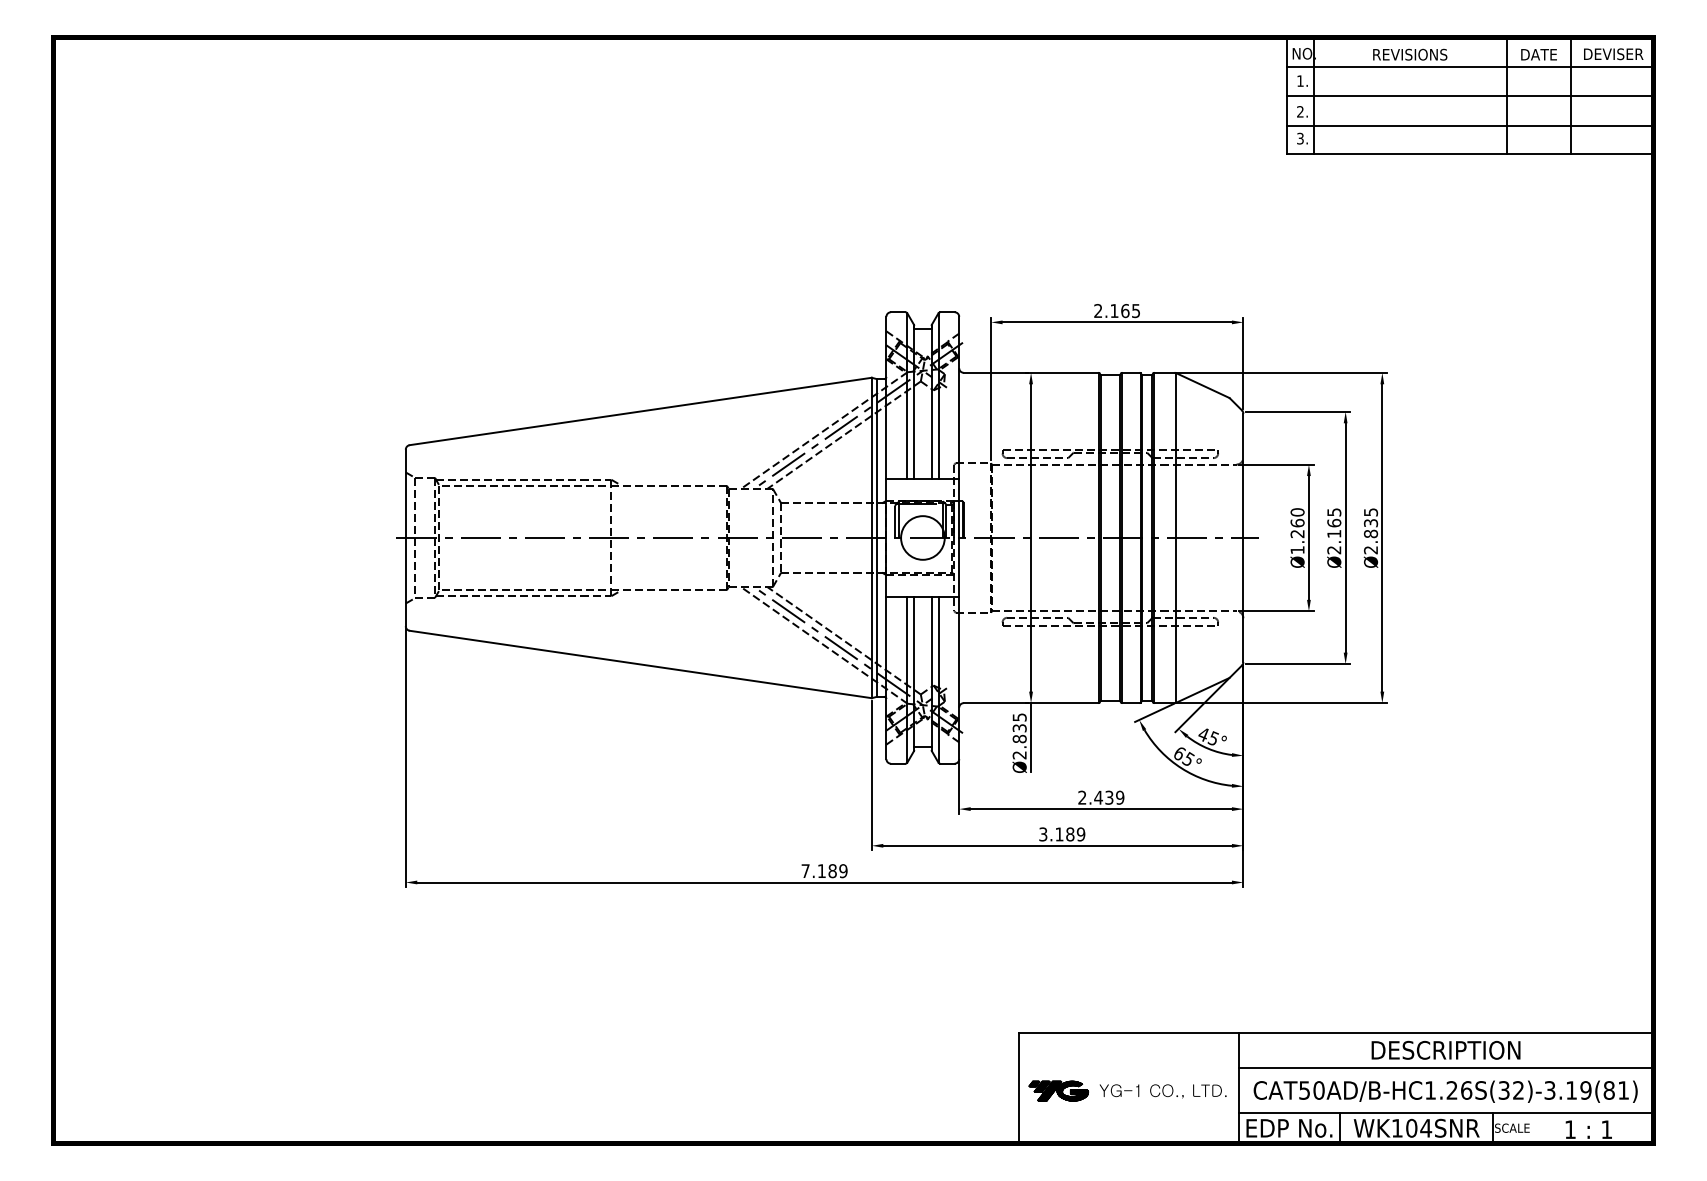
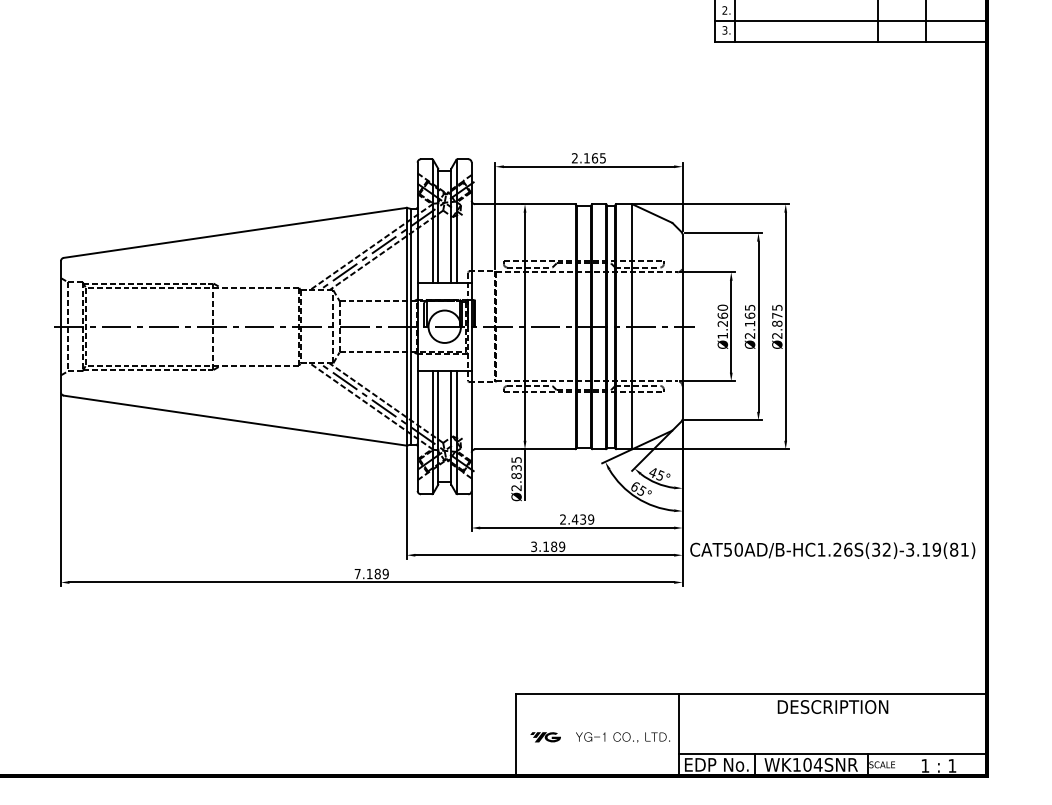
text: (1370, 523) -> (776, 316), Ø2.835 -> Ø2.875
line: (1445, 1067) -> (832, 719), removed
part: (1058, 1090) -> (545, 736), size x0.7
text: (1445, 1091) -> (832, 550), moved

